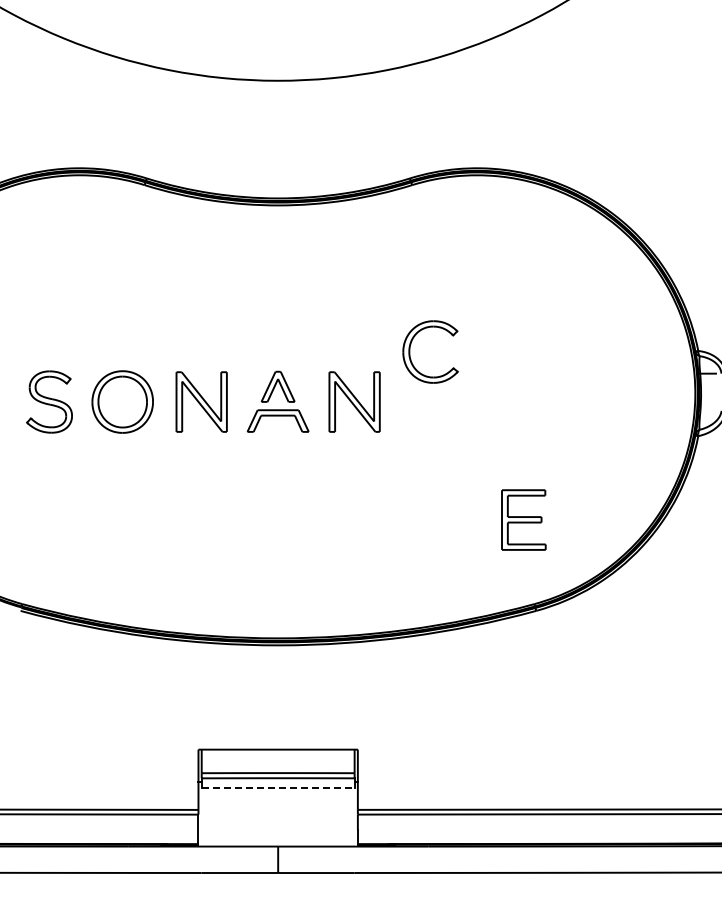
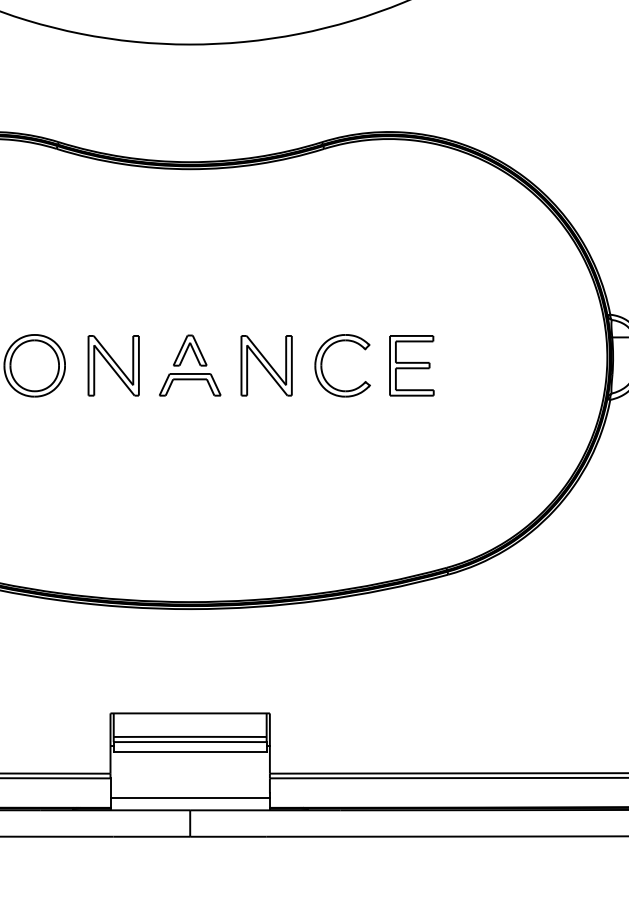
part: (410, 351) -> (322, 365), moved
part: (523, 519) -> (411, 365), moved
line: (278, 788) -> (190, 752), dashed -> solid
line: (277, 834) -> (189, 798), added

